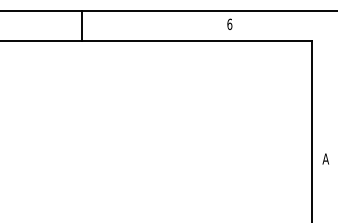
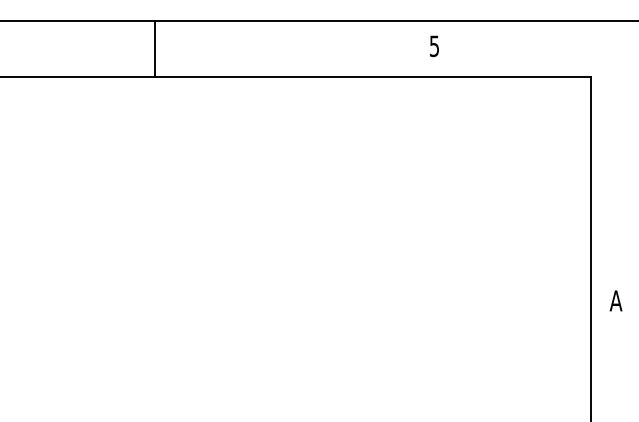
text: (229, 23) -> (433, 44), 6 -> 5

